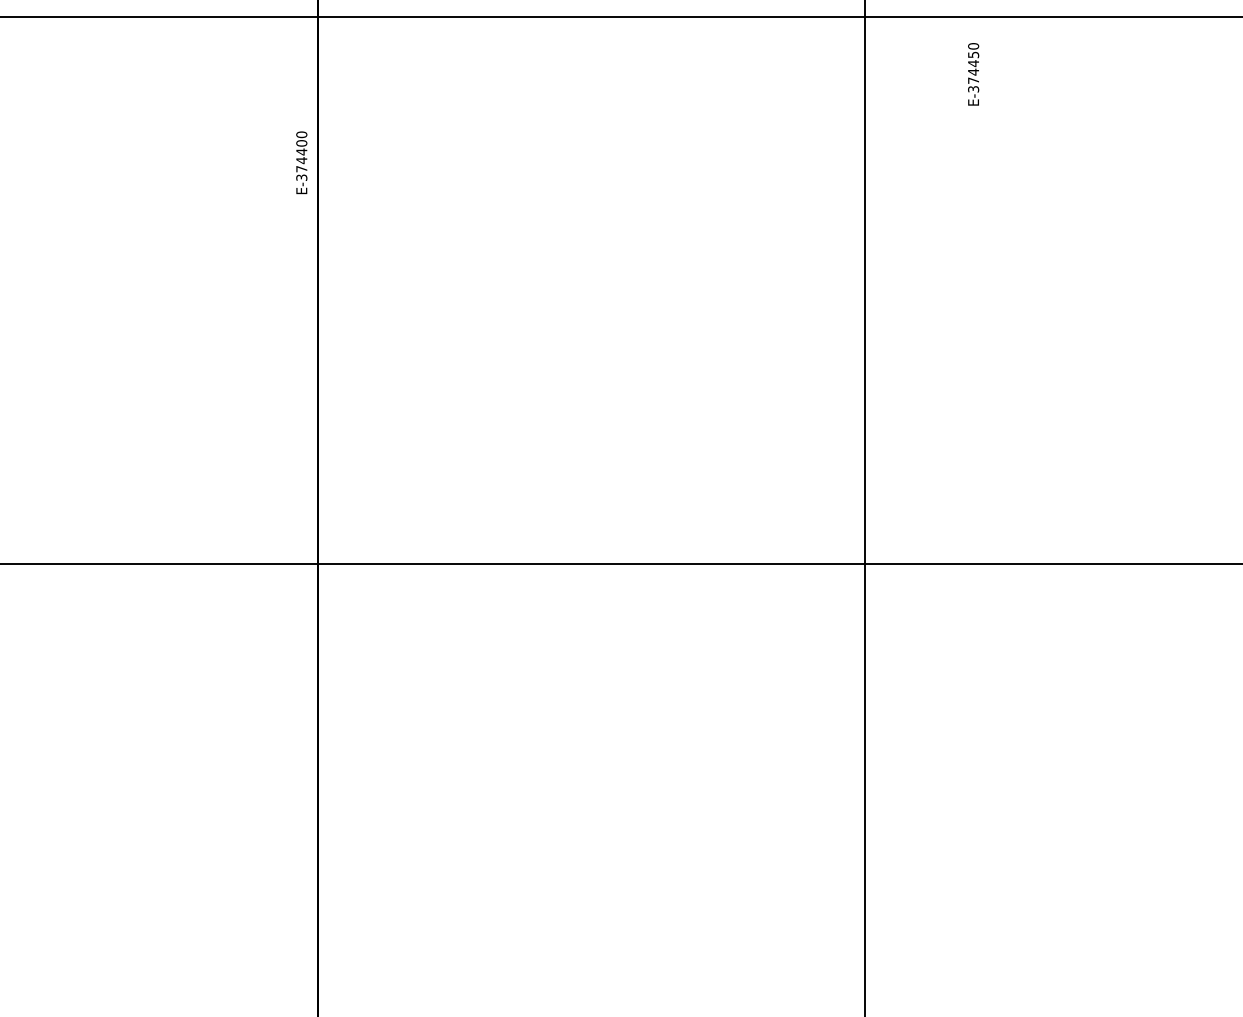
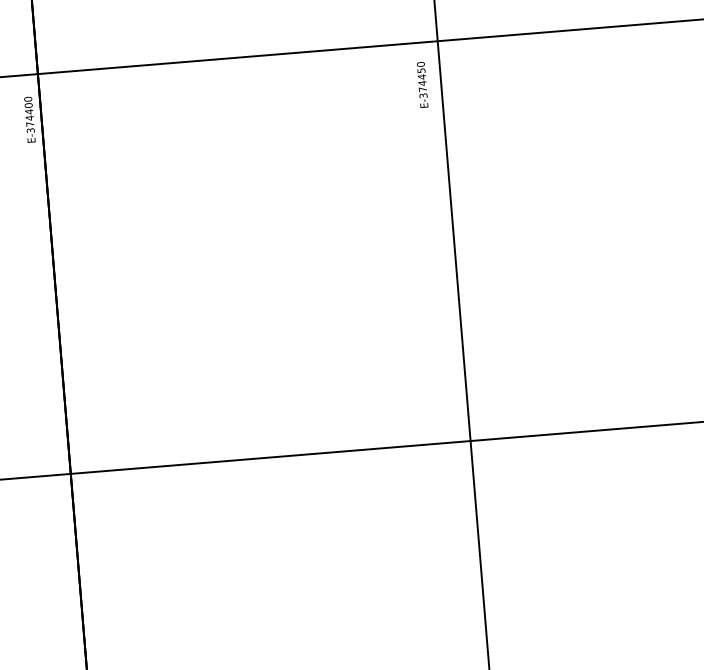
text: (973, 74) -> (422, 85), moved
text: (301, 162) -> (29, 119), moved

